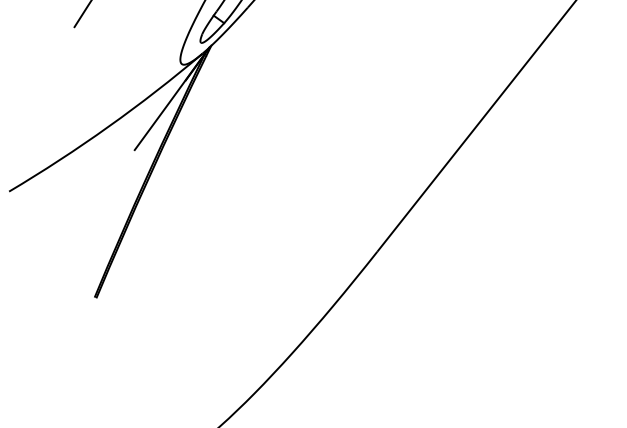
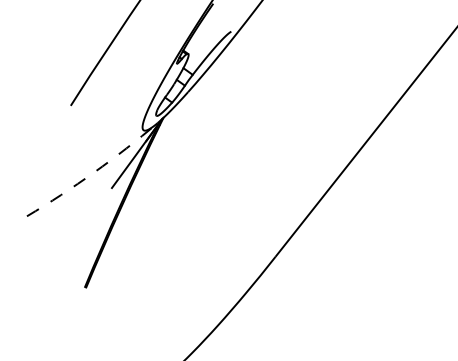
arc: (109, 126) -> (94, 172), solid -> dashed

